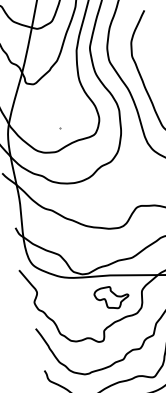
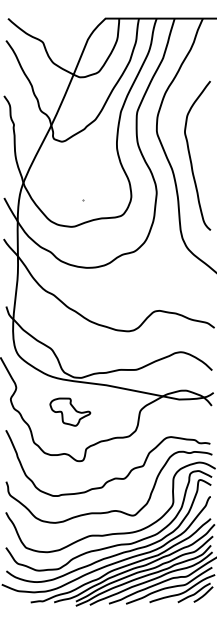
part: (112, 297) -> (70, 411), moved

